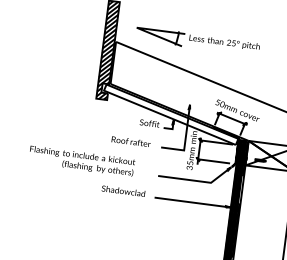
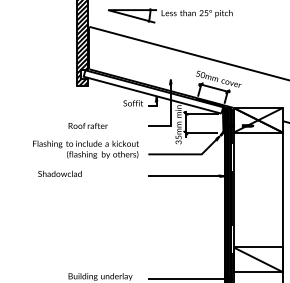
text: (130, 141) -> (87, 125), moved
text: (81, 161) -> (85, 149), moved
text: (123, 190) -> (59, 173), moved

